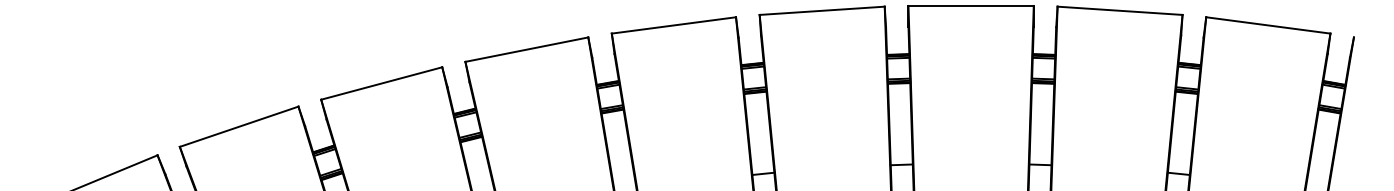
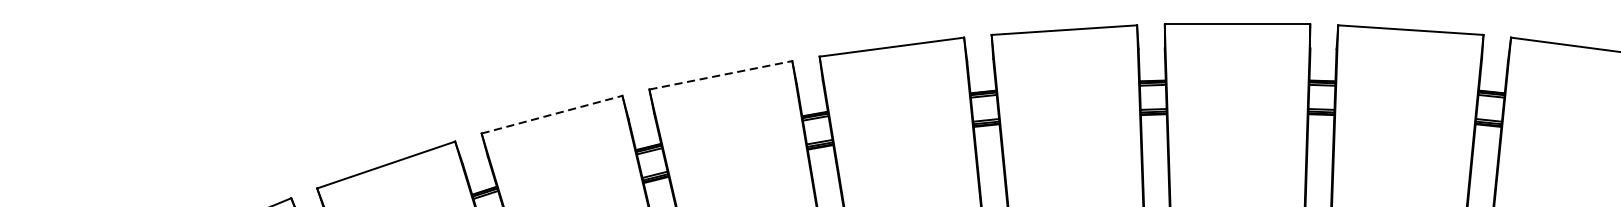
line: (526, 49) -> (720, 75), solid -> dashed
line: (381, 83) -> (551, 114), solid -> dashed

